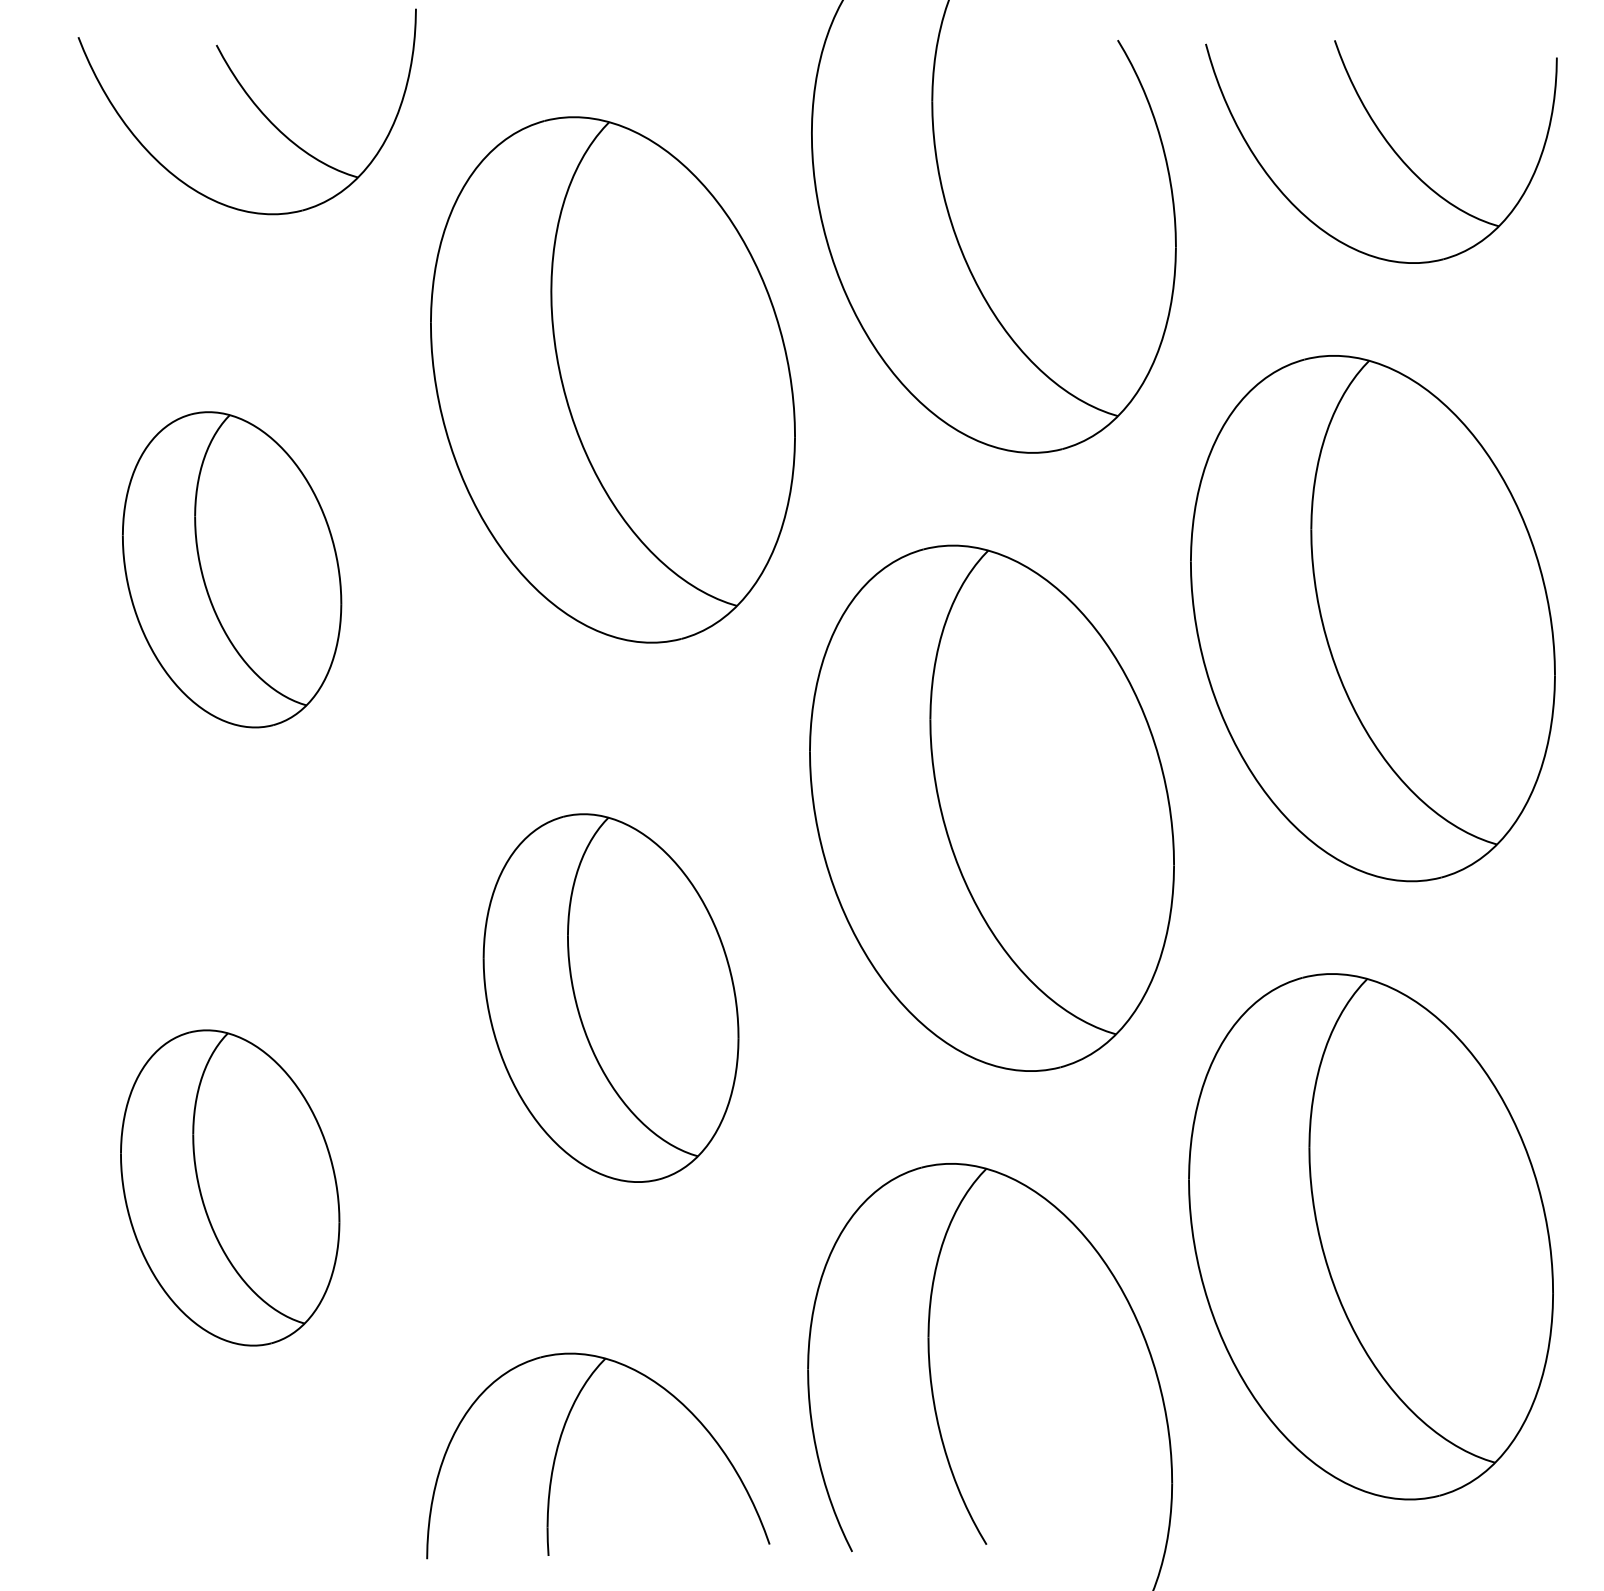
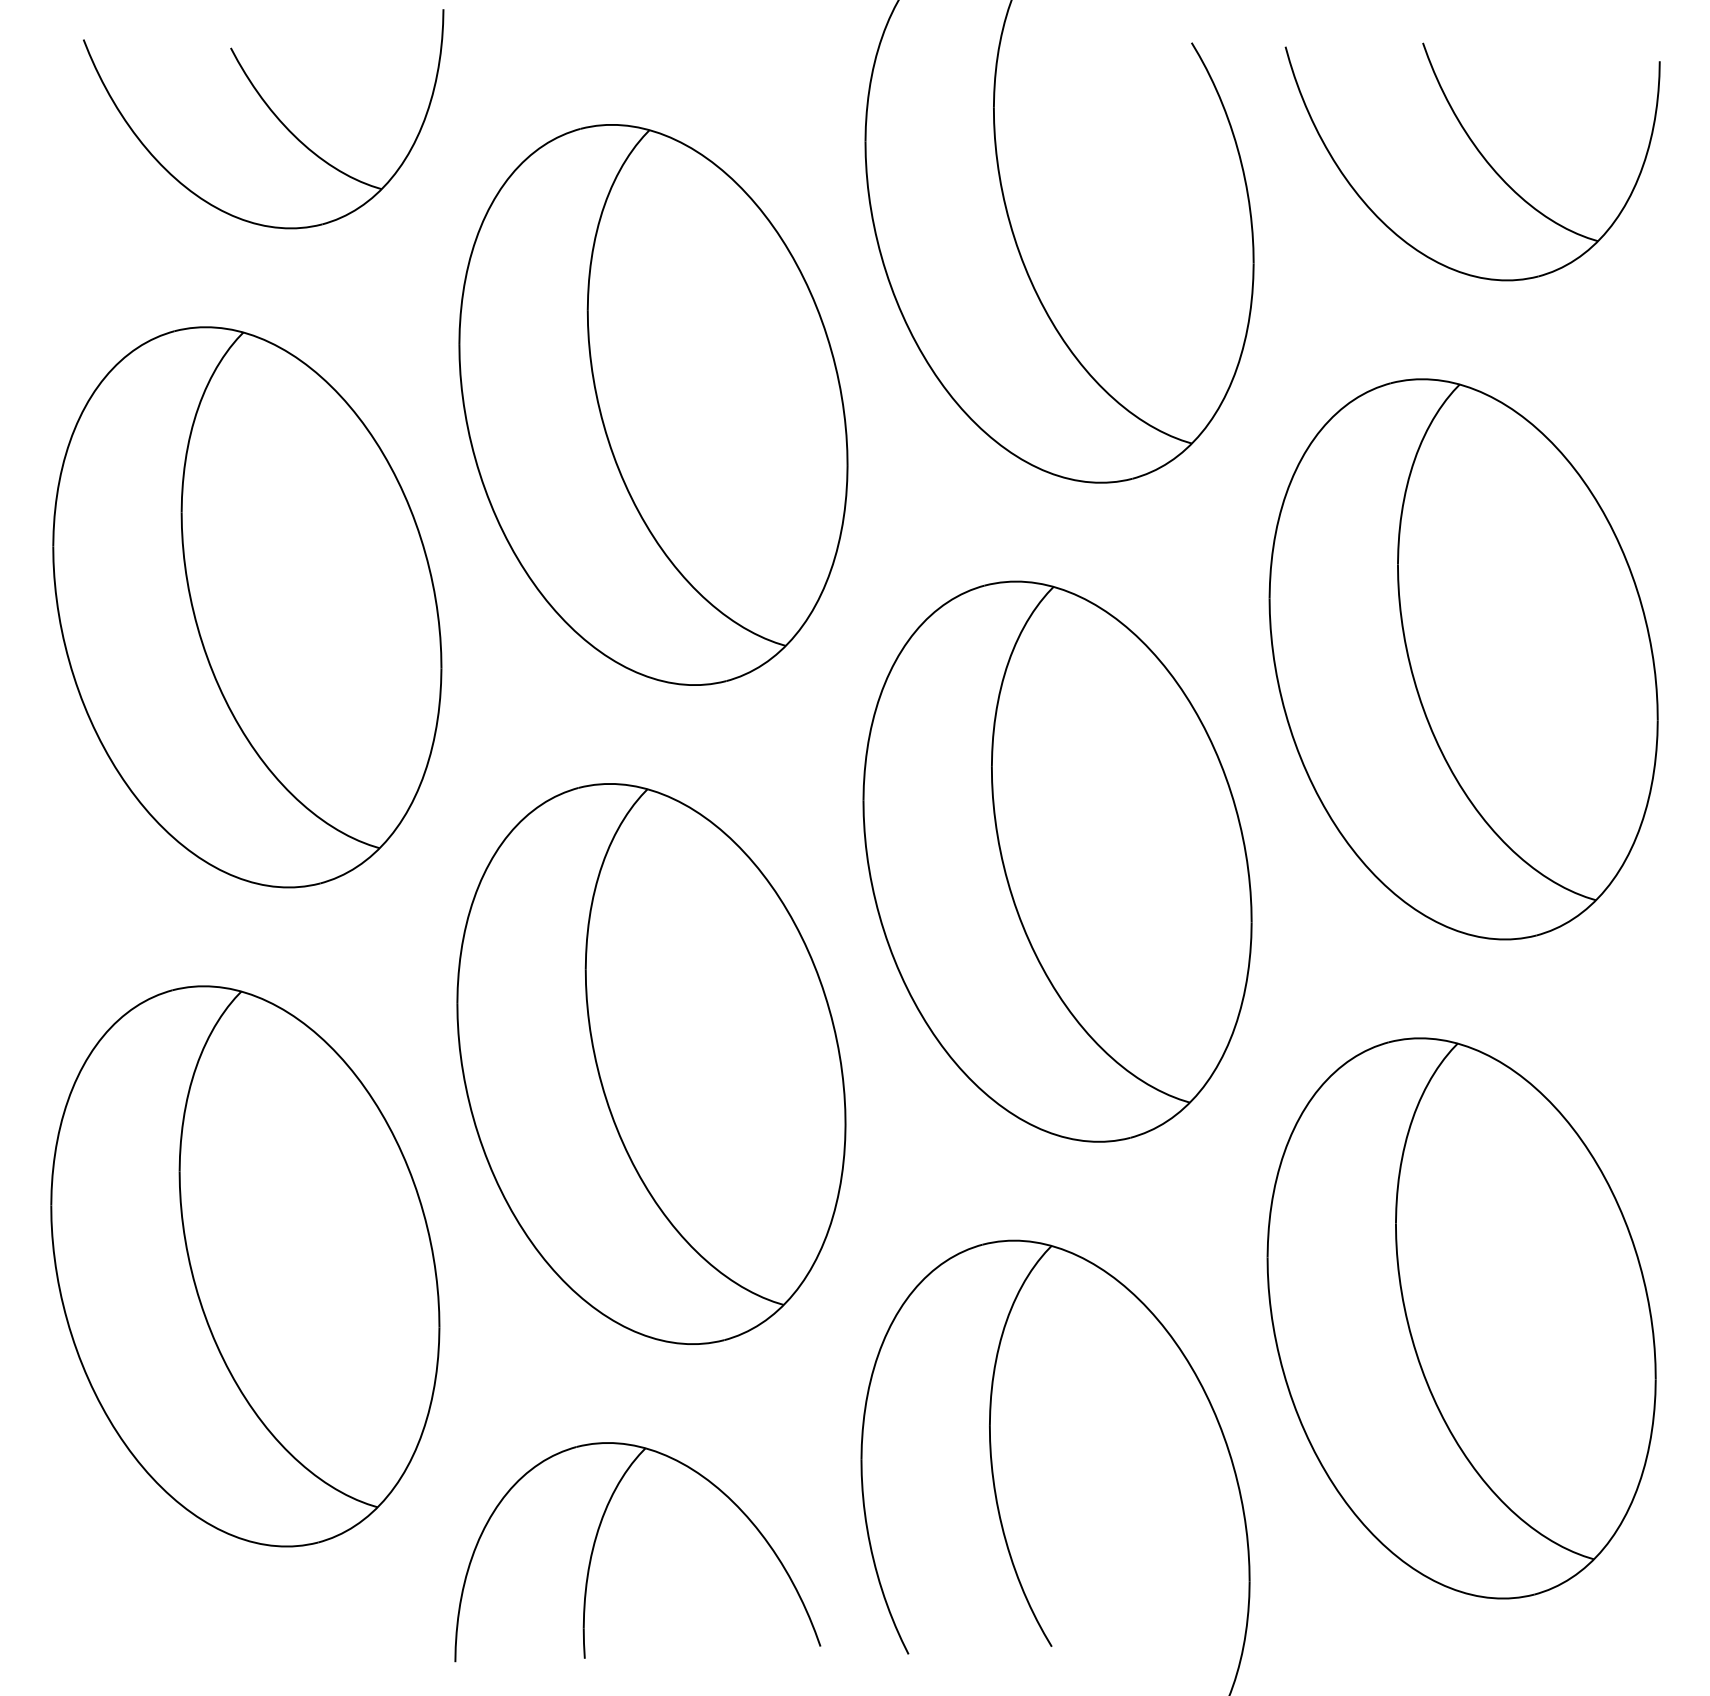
part: (232, 569) -> (247, 607), size x1.67
part: (611, 997) -> (651, 1063), size x1.43
part: (230, 1188) -> (245, 1266), size x1.67

